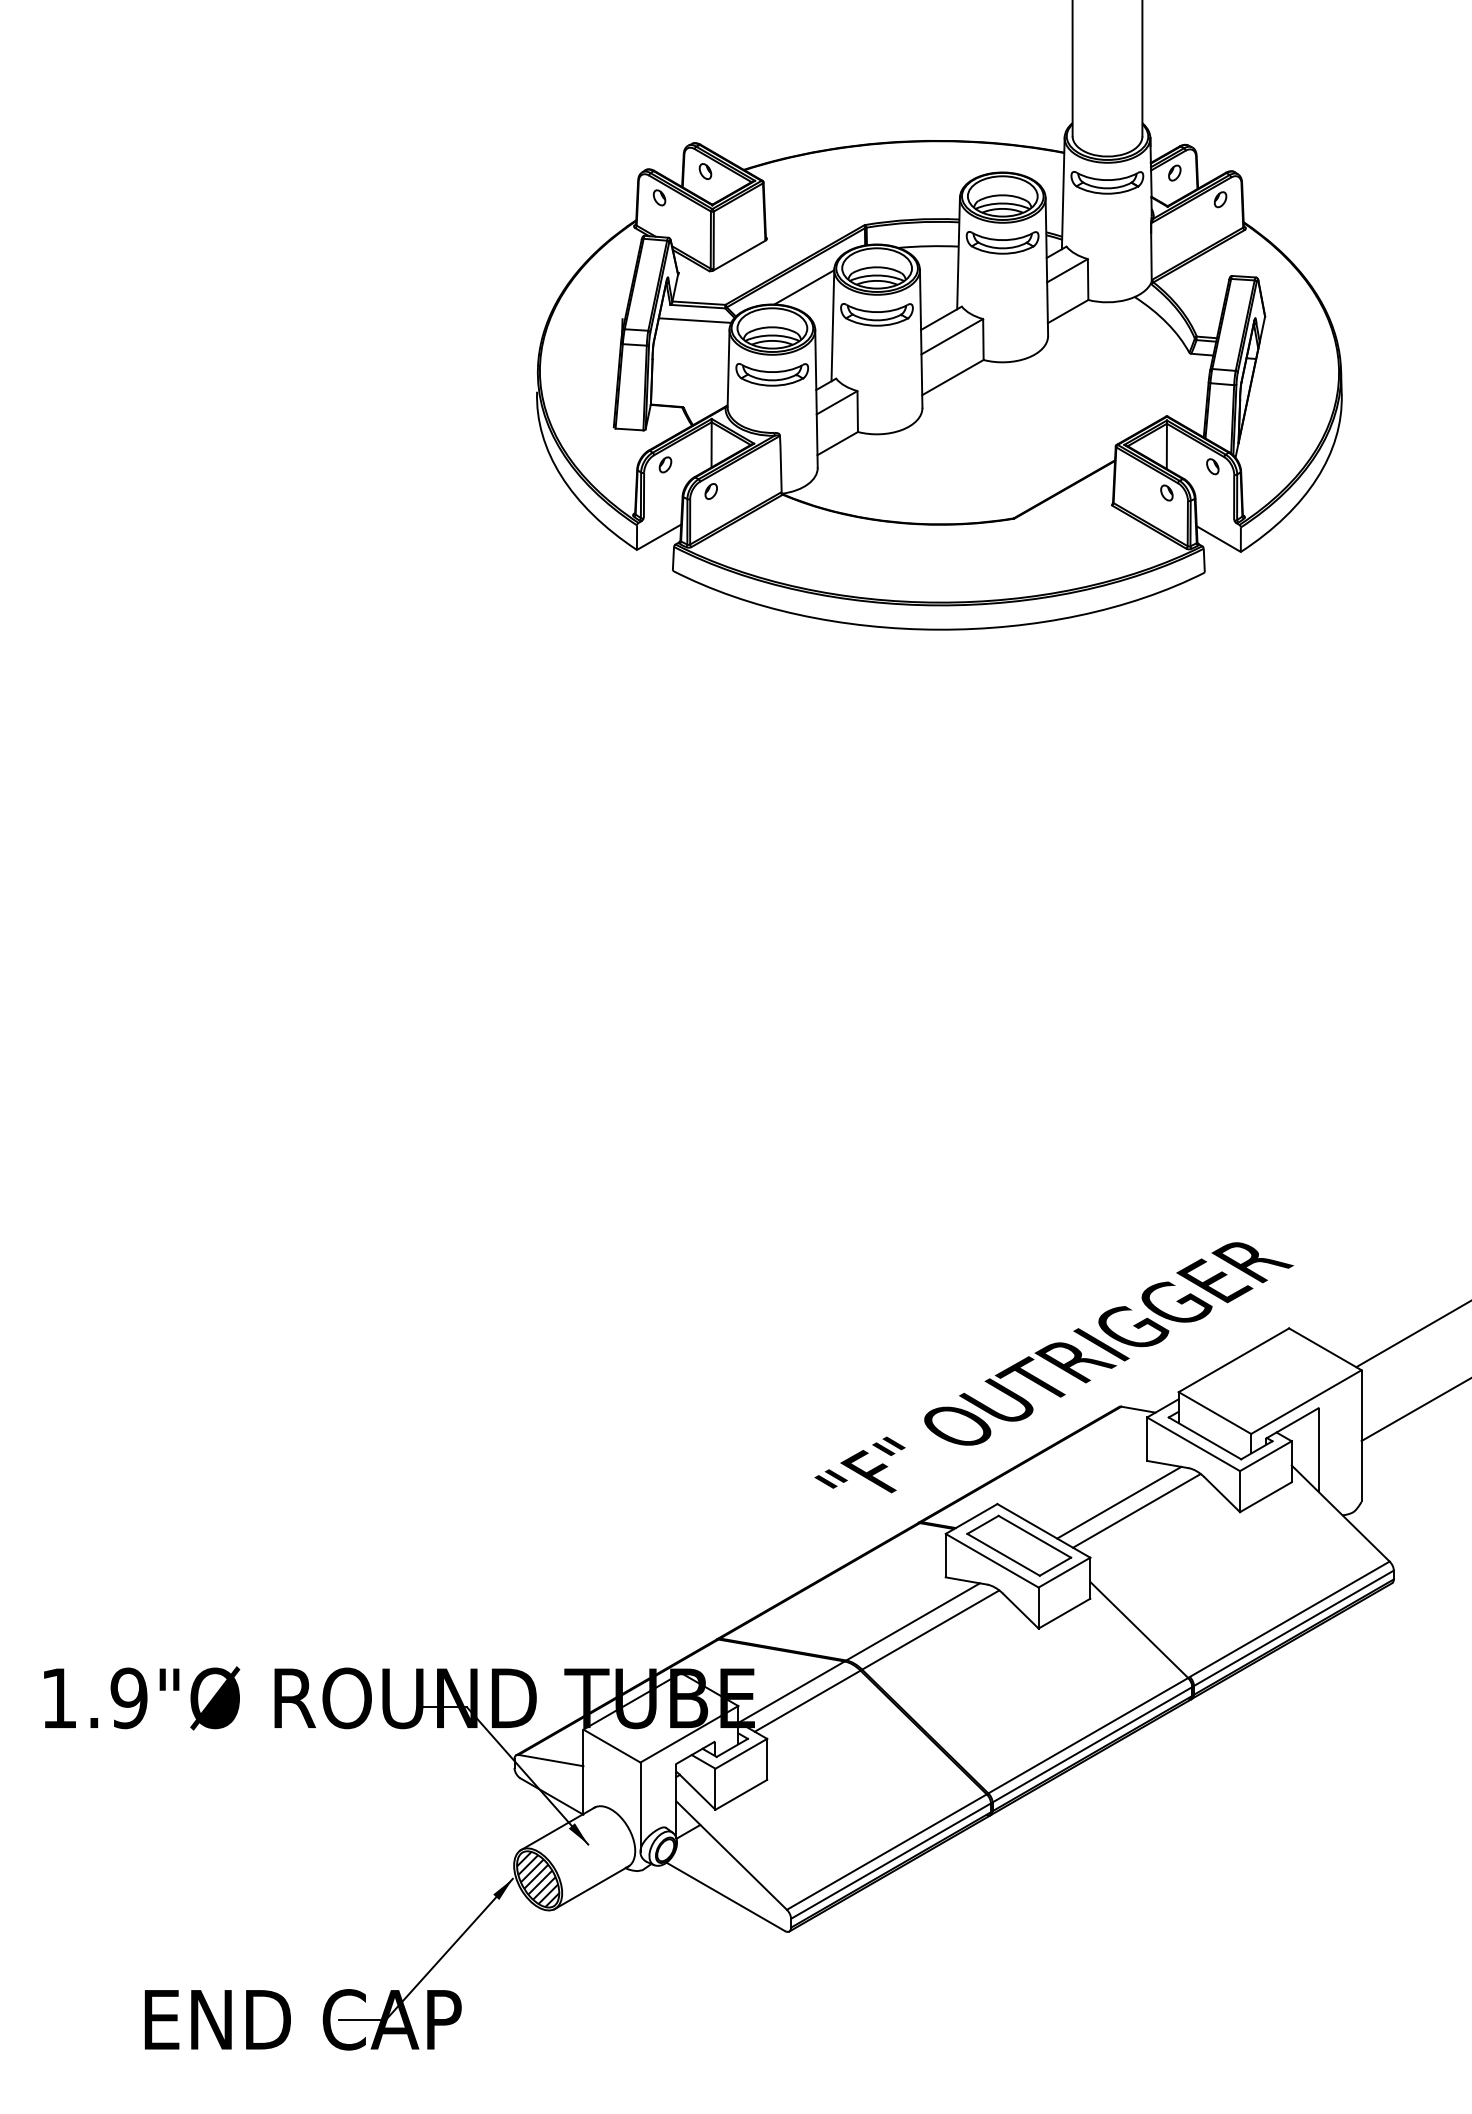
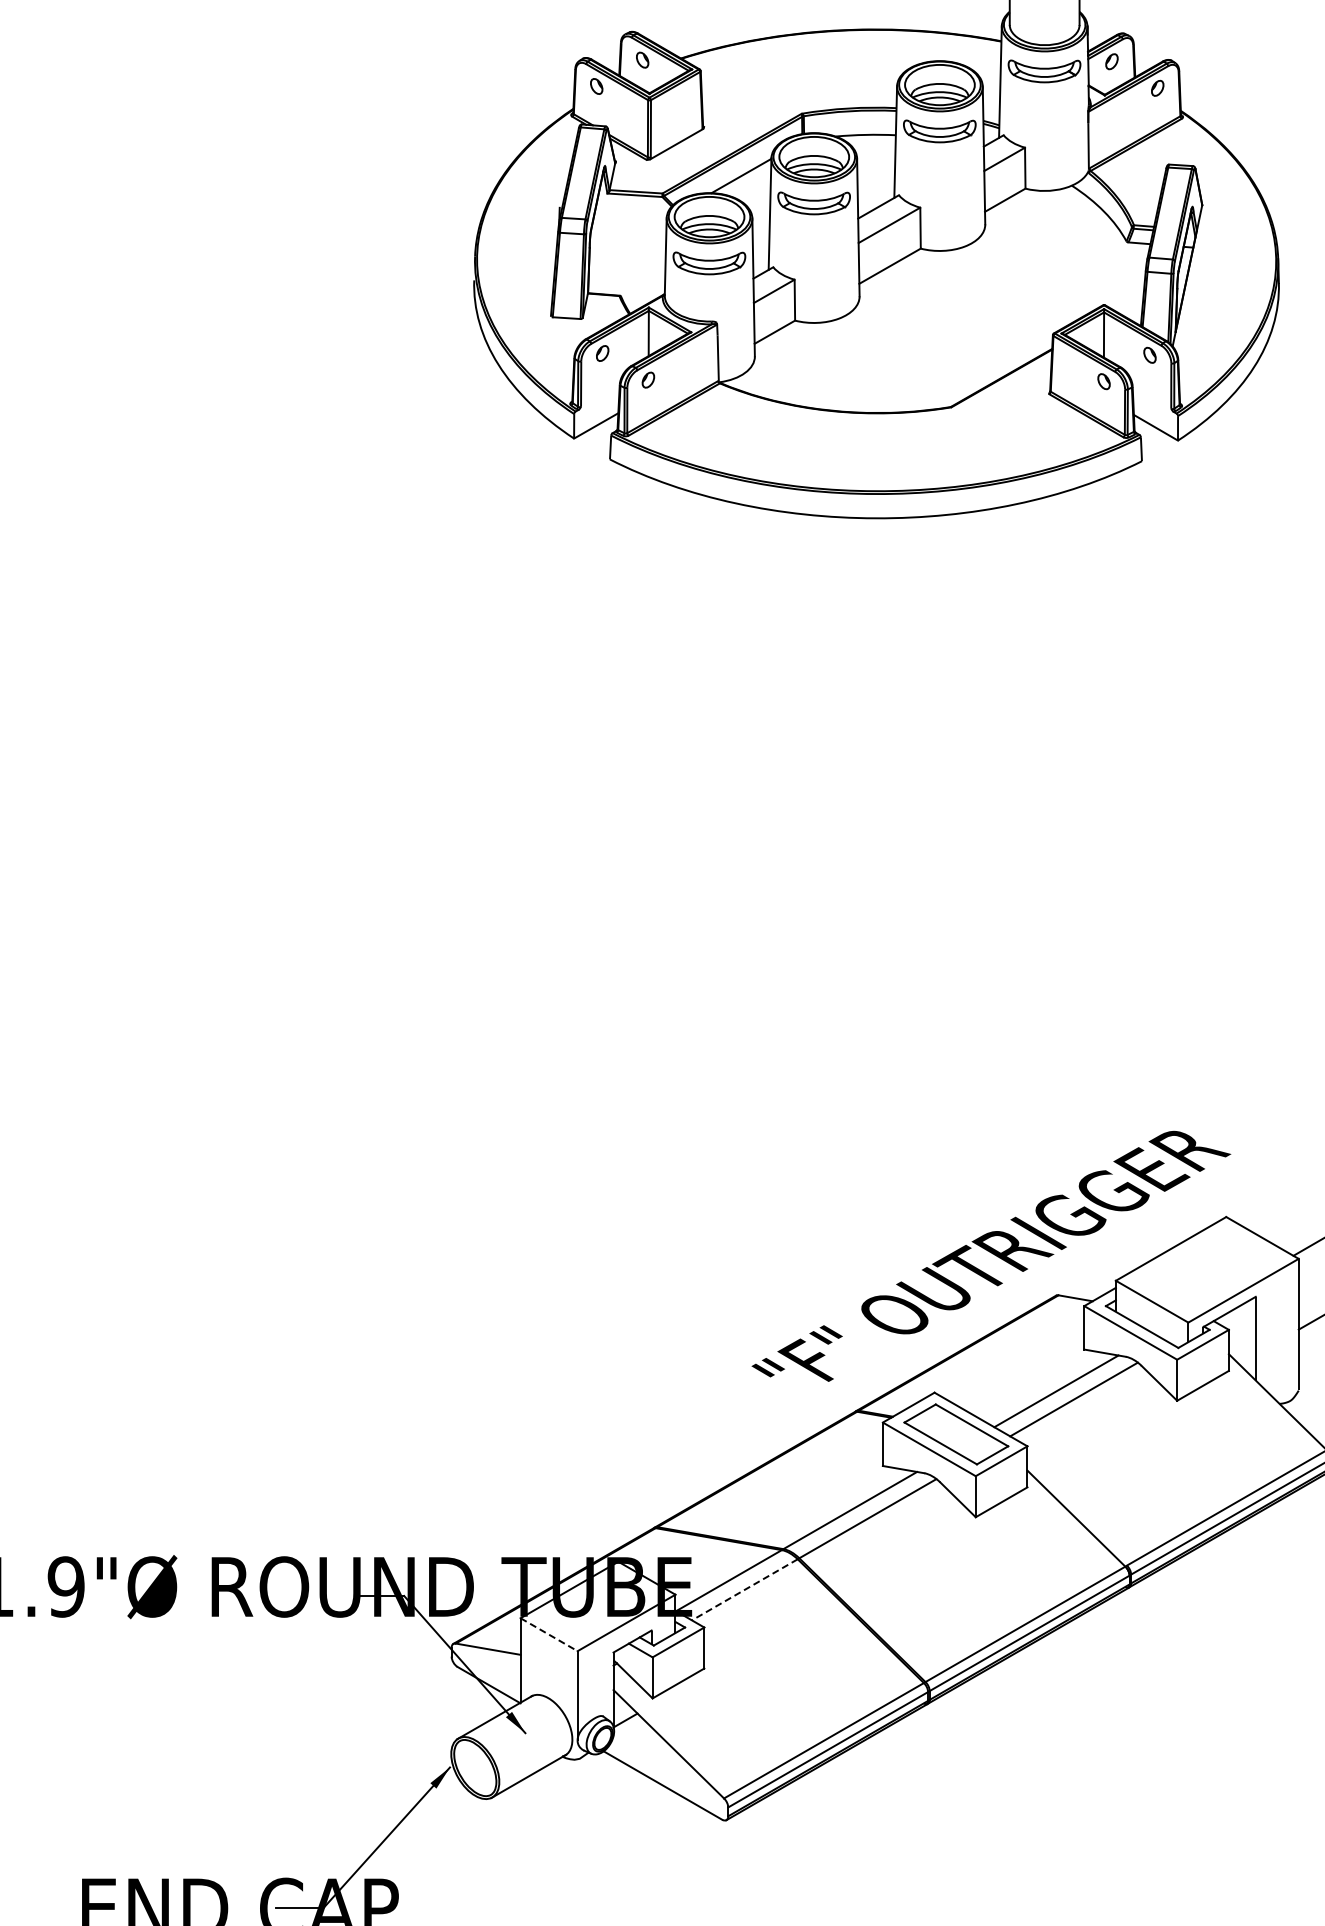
line: (694, 320) -> (631, 209), removed
line: (807, 1701) -> (744, 1590), solid -> dashed
line: (611, 1746) -> (548, 1635), solid -> dashed
hatch: (538, 1879) -> (475, 1768), removed

